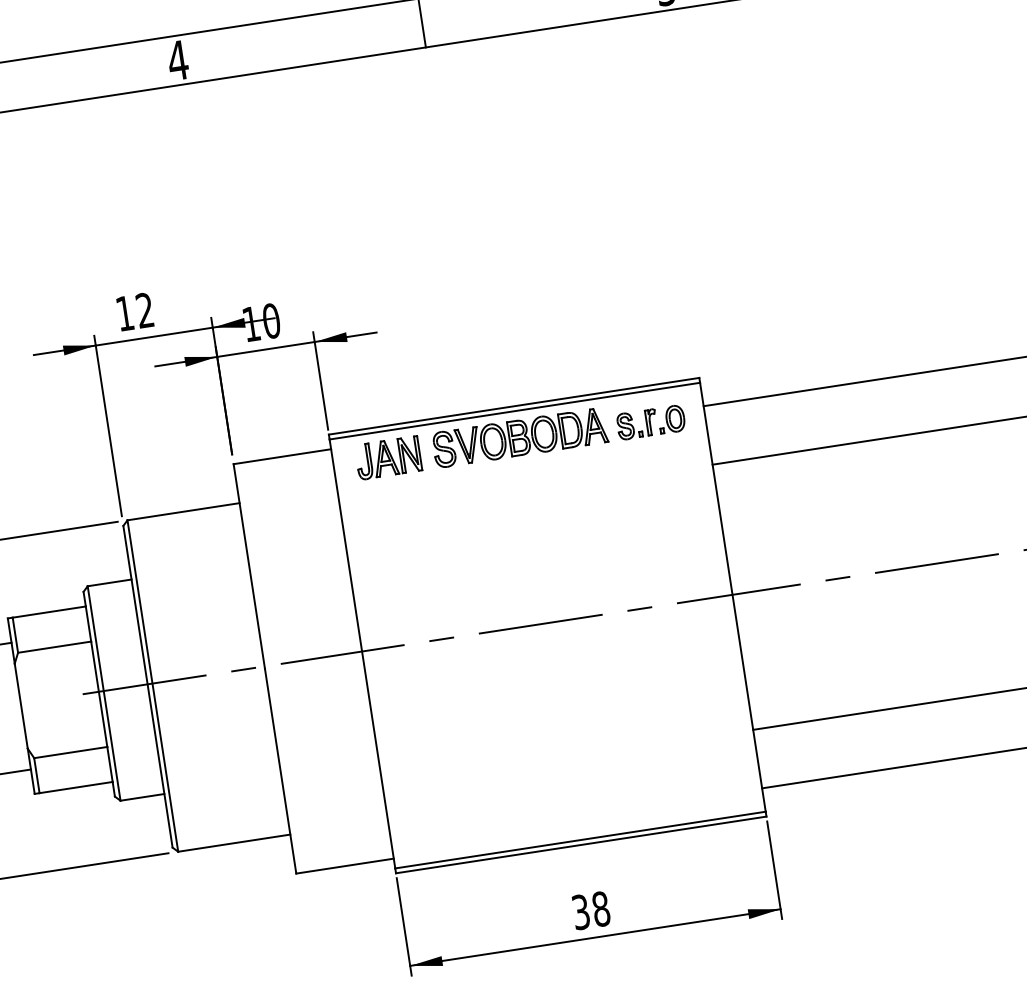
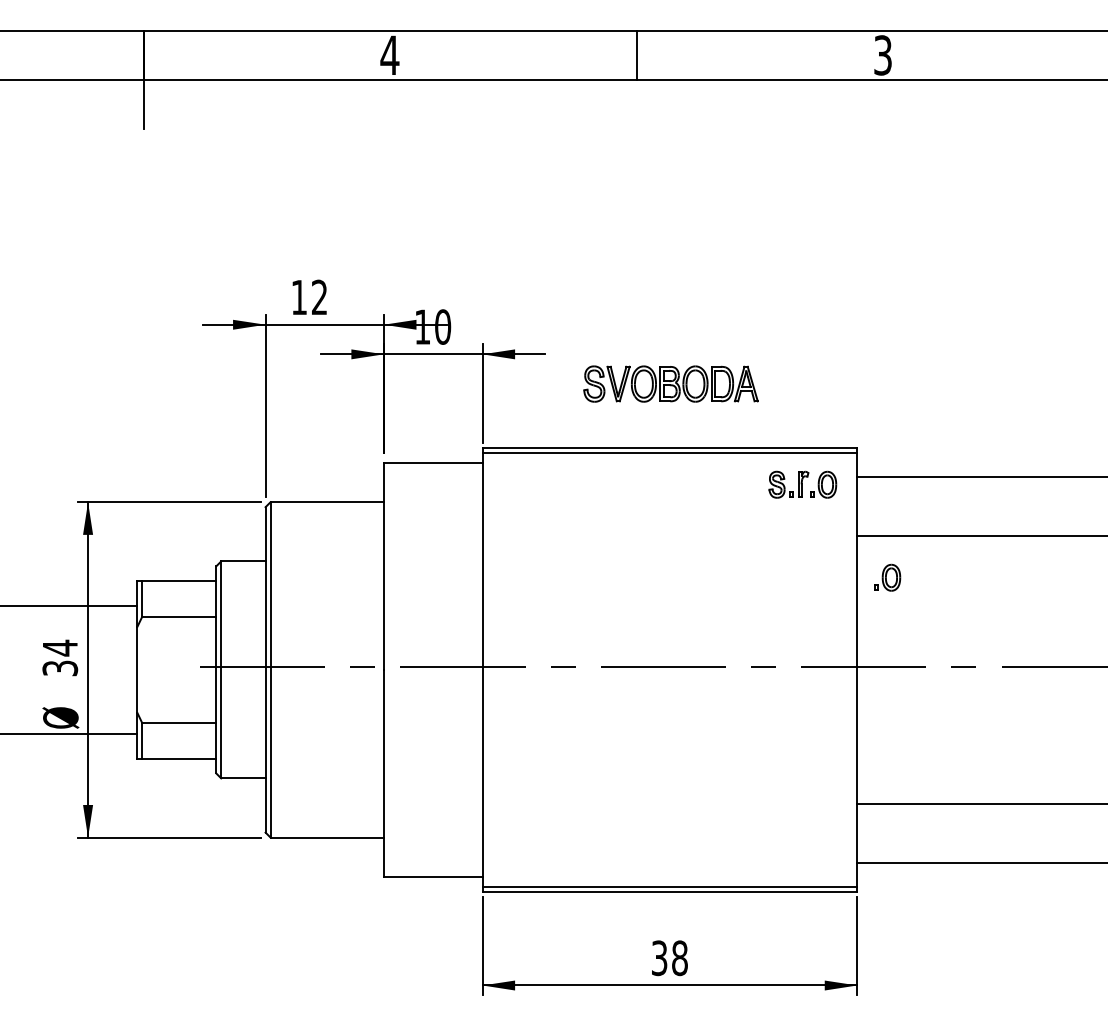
part: (519, 437) -> (670, 383), moved
part: (387, 457) -> (537, 479), removed
part: (748, 501) -> (887, 577), added

